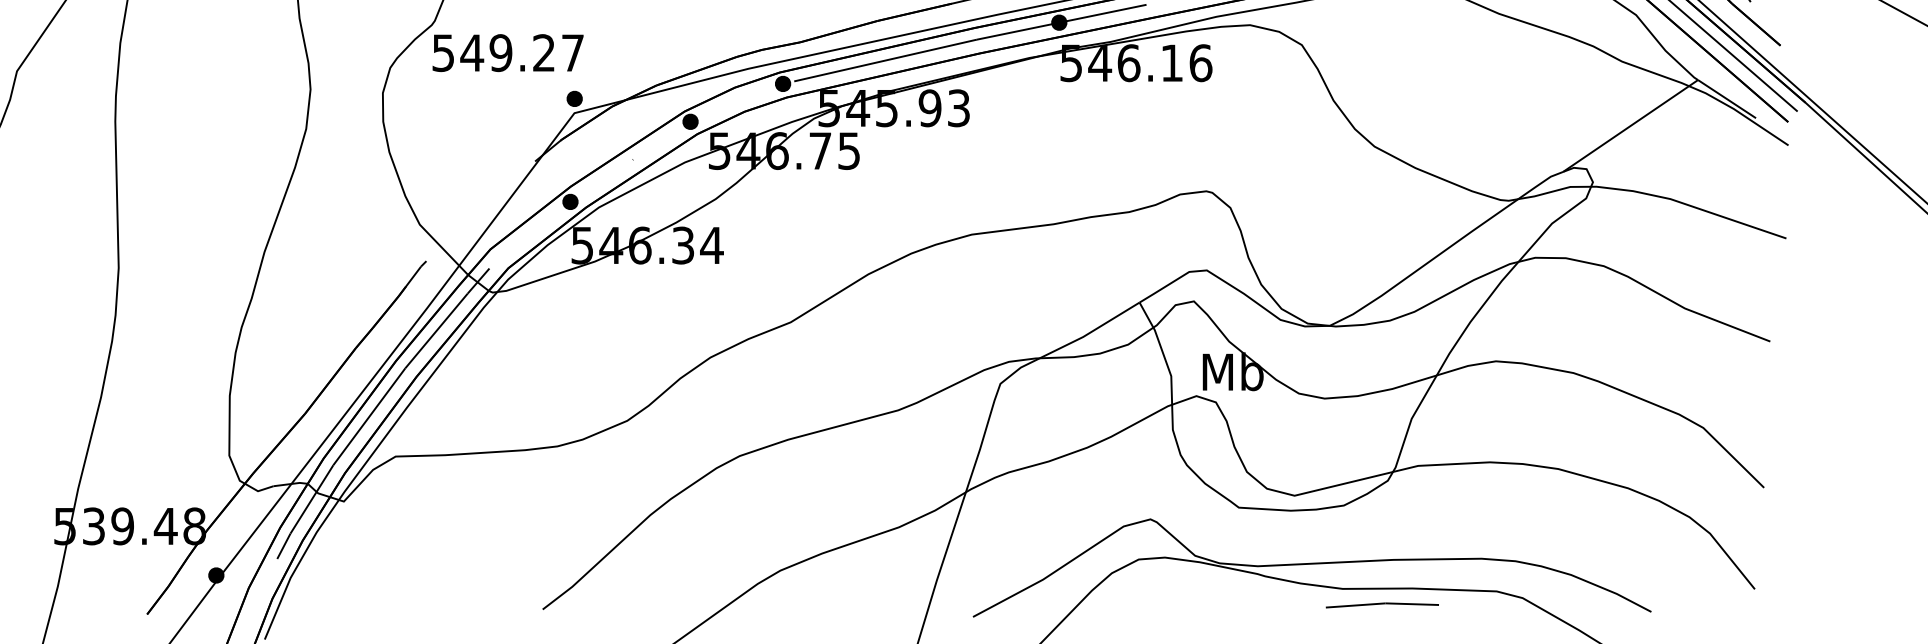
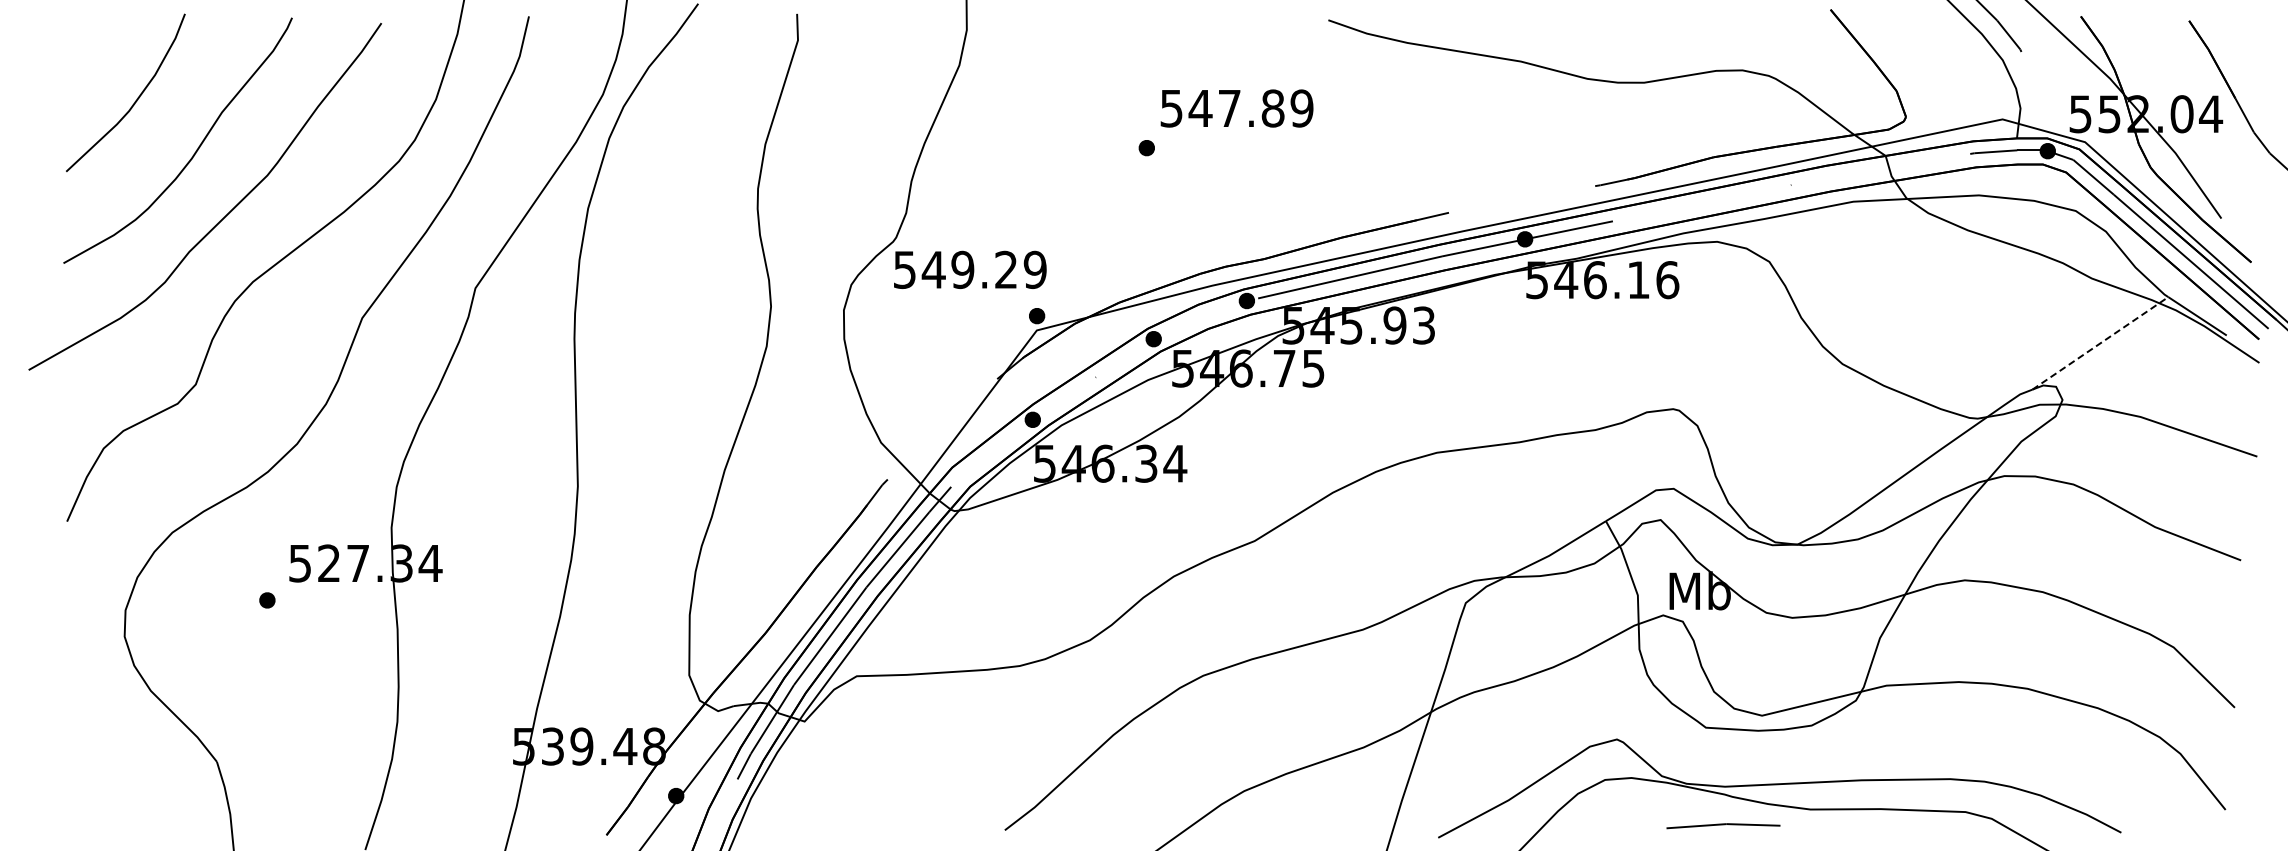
text: (572, 52) -> (1034, 269), 549.27 -> 549.29
line: (1630, 126) -> (2100, 343), solid -> dashed
line: (1382, 604) -> (1723, 825), moved

